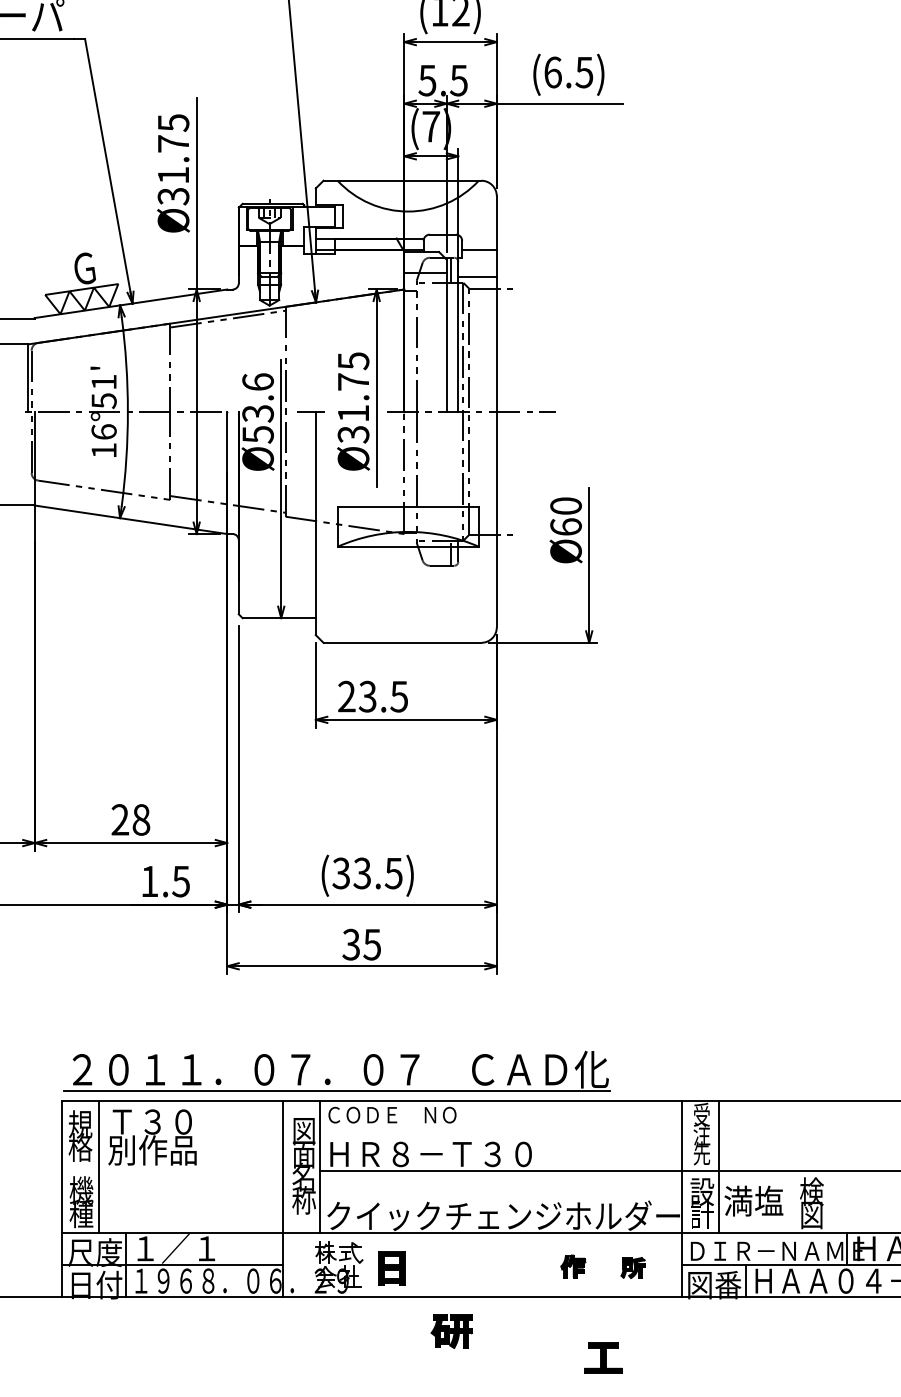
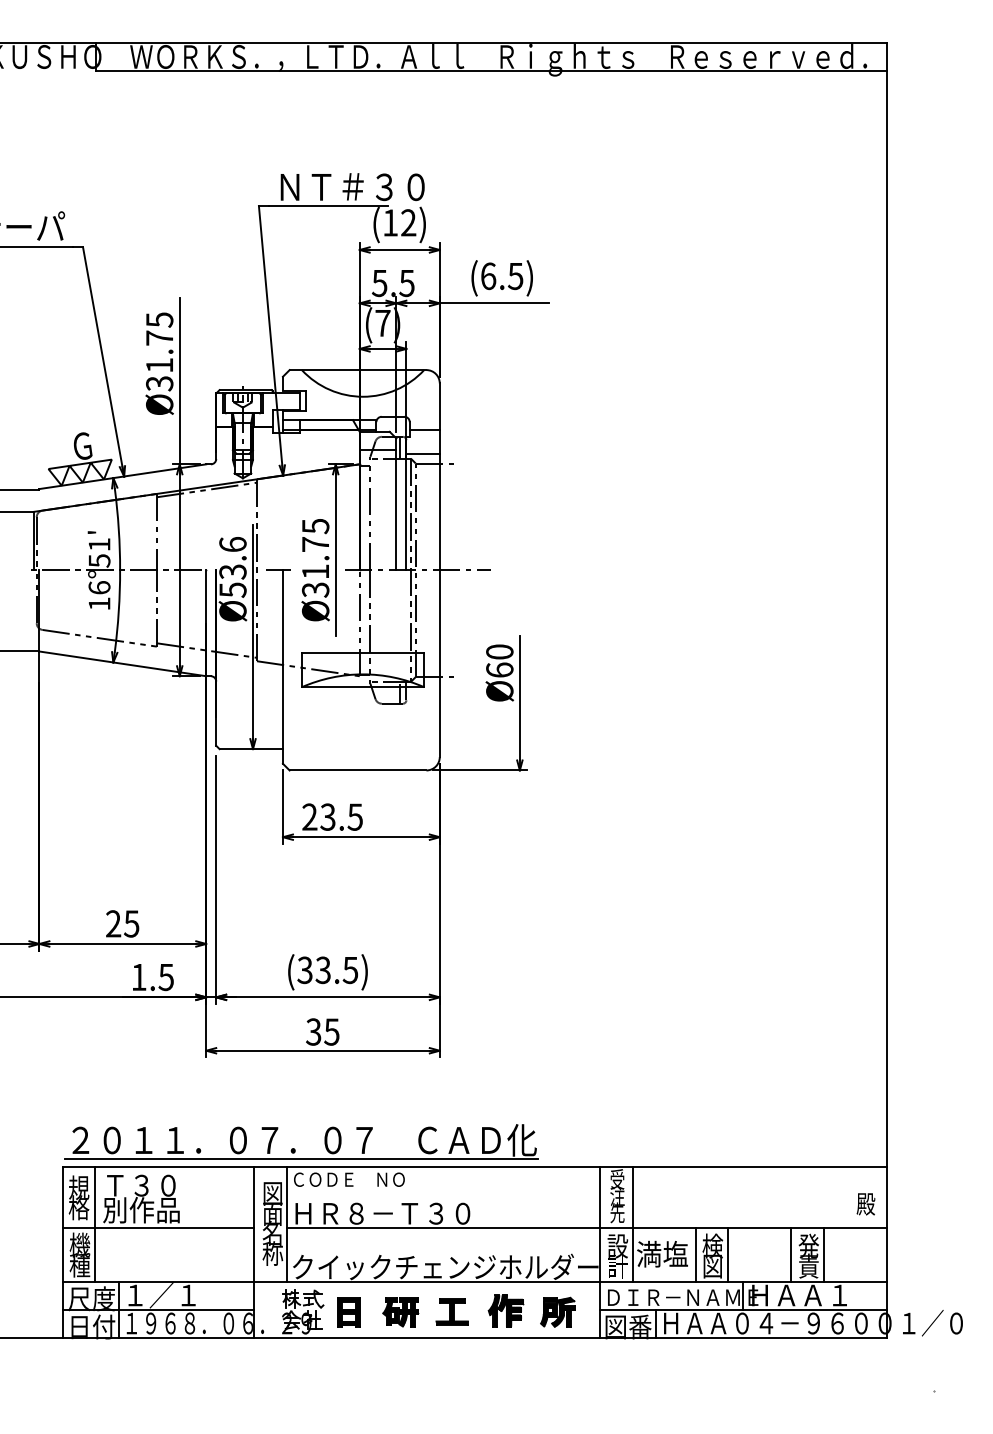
text: (141, 819) -> (131, 923), 28 -> 25
line: (172, 1170) -> (158, 1227), added
line: (791, 1201) -> (695, 1254), added
line: (830, 1201) -> (728, 1254), added
part: (572, 1266) -> (505, 1310), size x1.67
part: (632, 1267) -> (557, 1311), size x1.67
part: (451, 1331) -> (400, 1312), moved
part: (602, 1357) -> (451, 1311), moved

